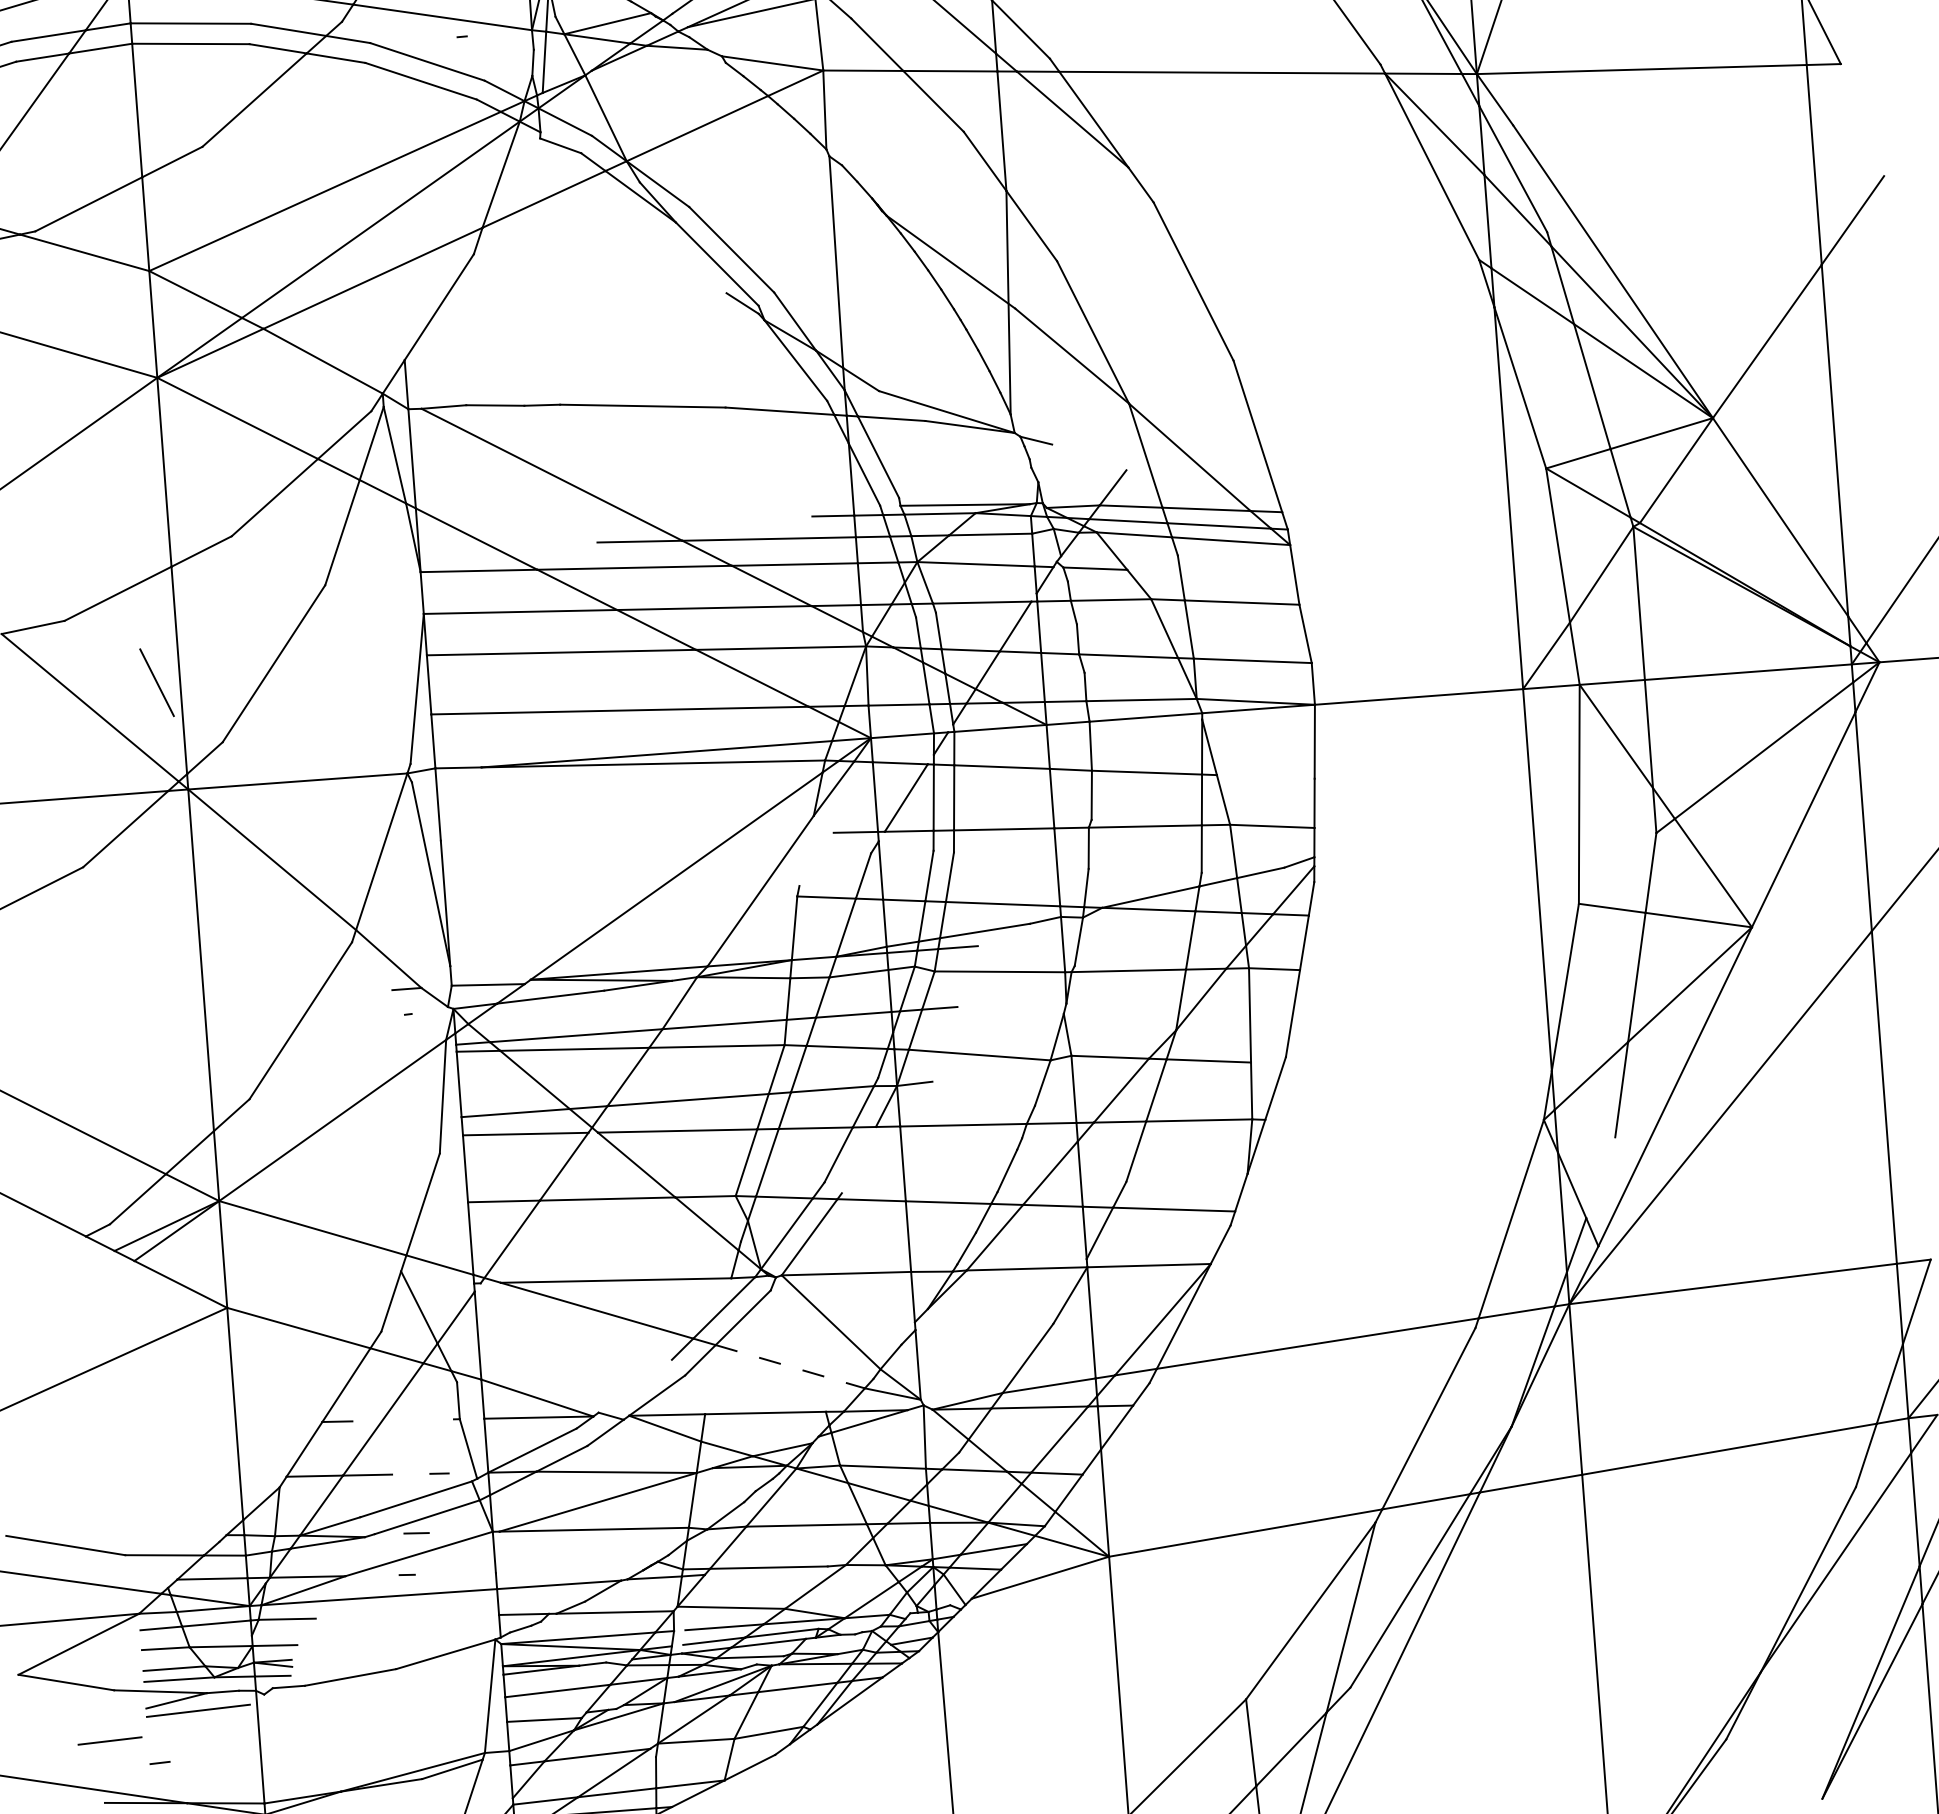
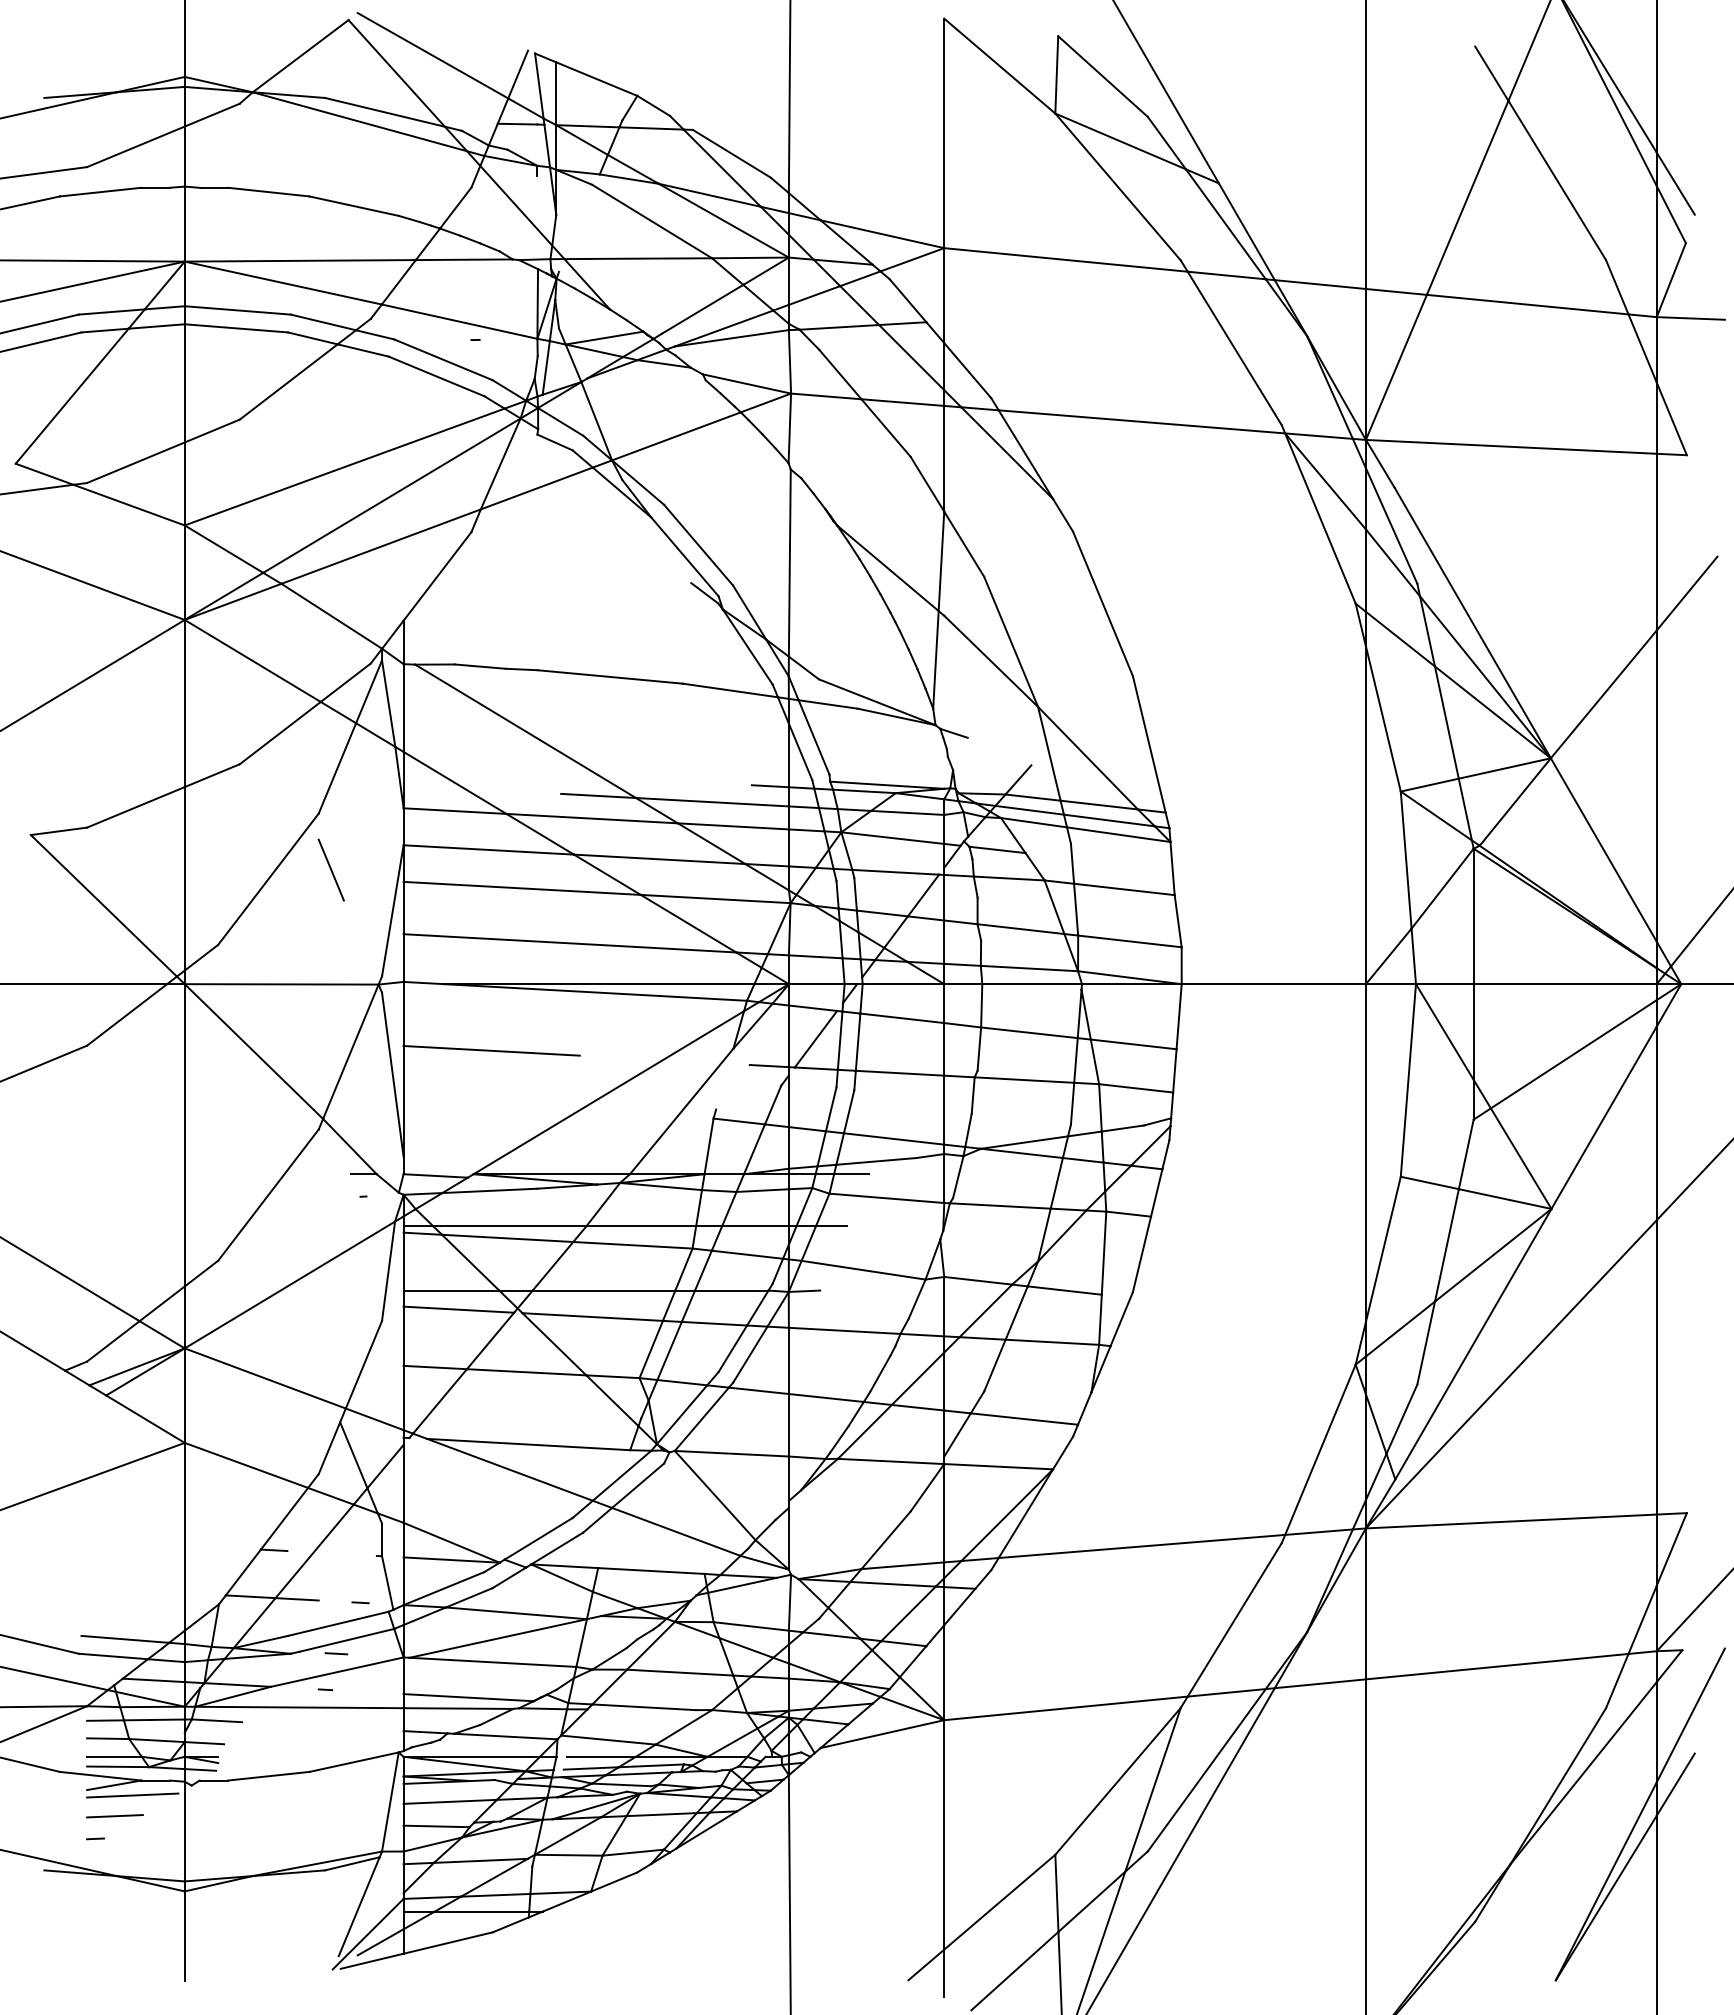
line: (156, 682) -> (330, 869), moved
line: (1265, 777) -> (1133, 1044), added
line: (540, 838) -> (491, 1050), added
line: (859, 1159) -> (750, 1354), added
line: (1600, 1176) -> (1401, 1418), added
line: (790, 1366) -> (676, 1531), dashed -> solid
line: (635, 1385) -> (538, 1538), added
line: (176, 1533) -> (125, 1638), added
line: (569, 1571) -> (468, 1697), added
line: (109, 1741) -> (114, 1816), moved

